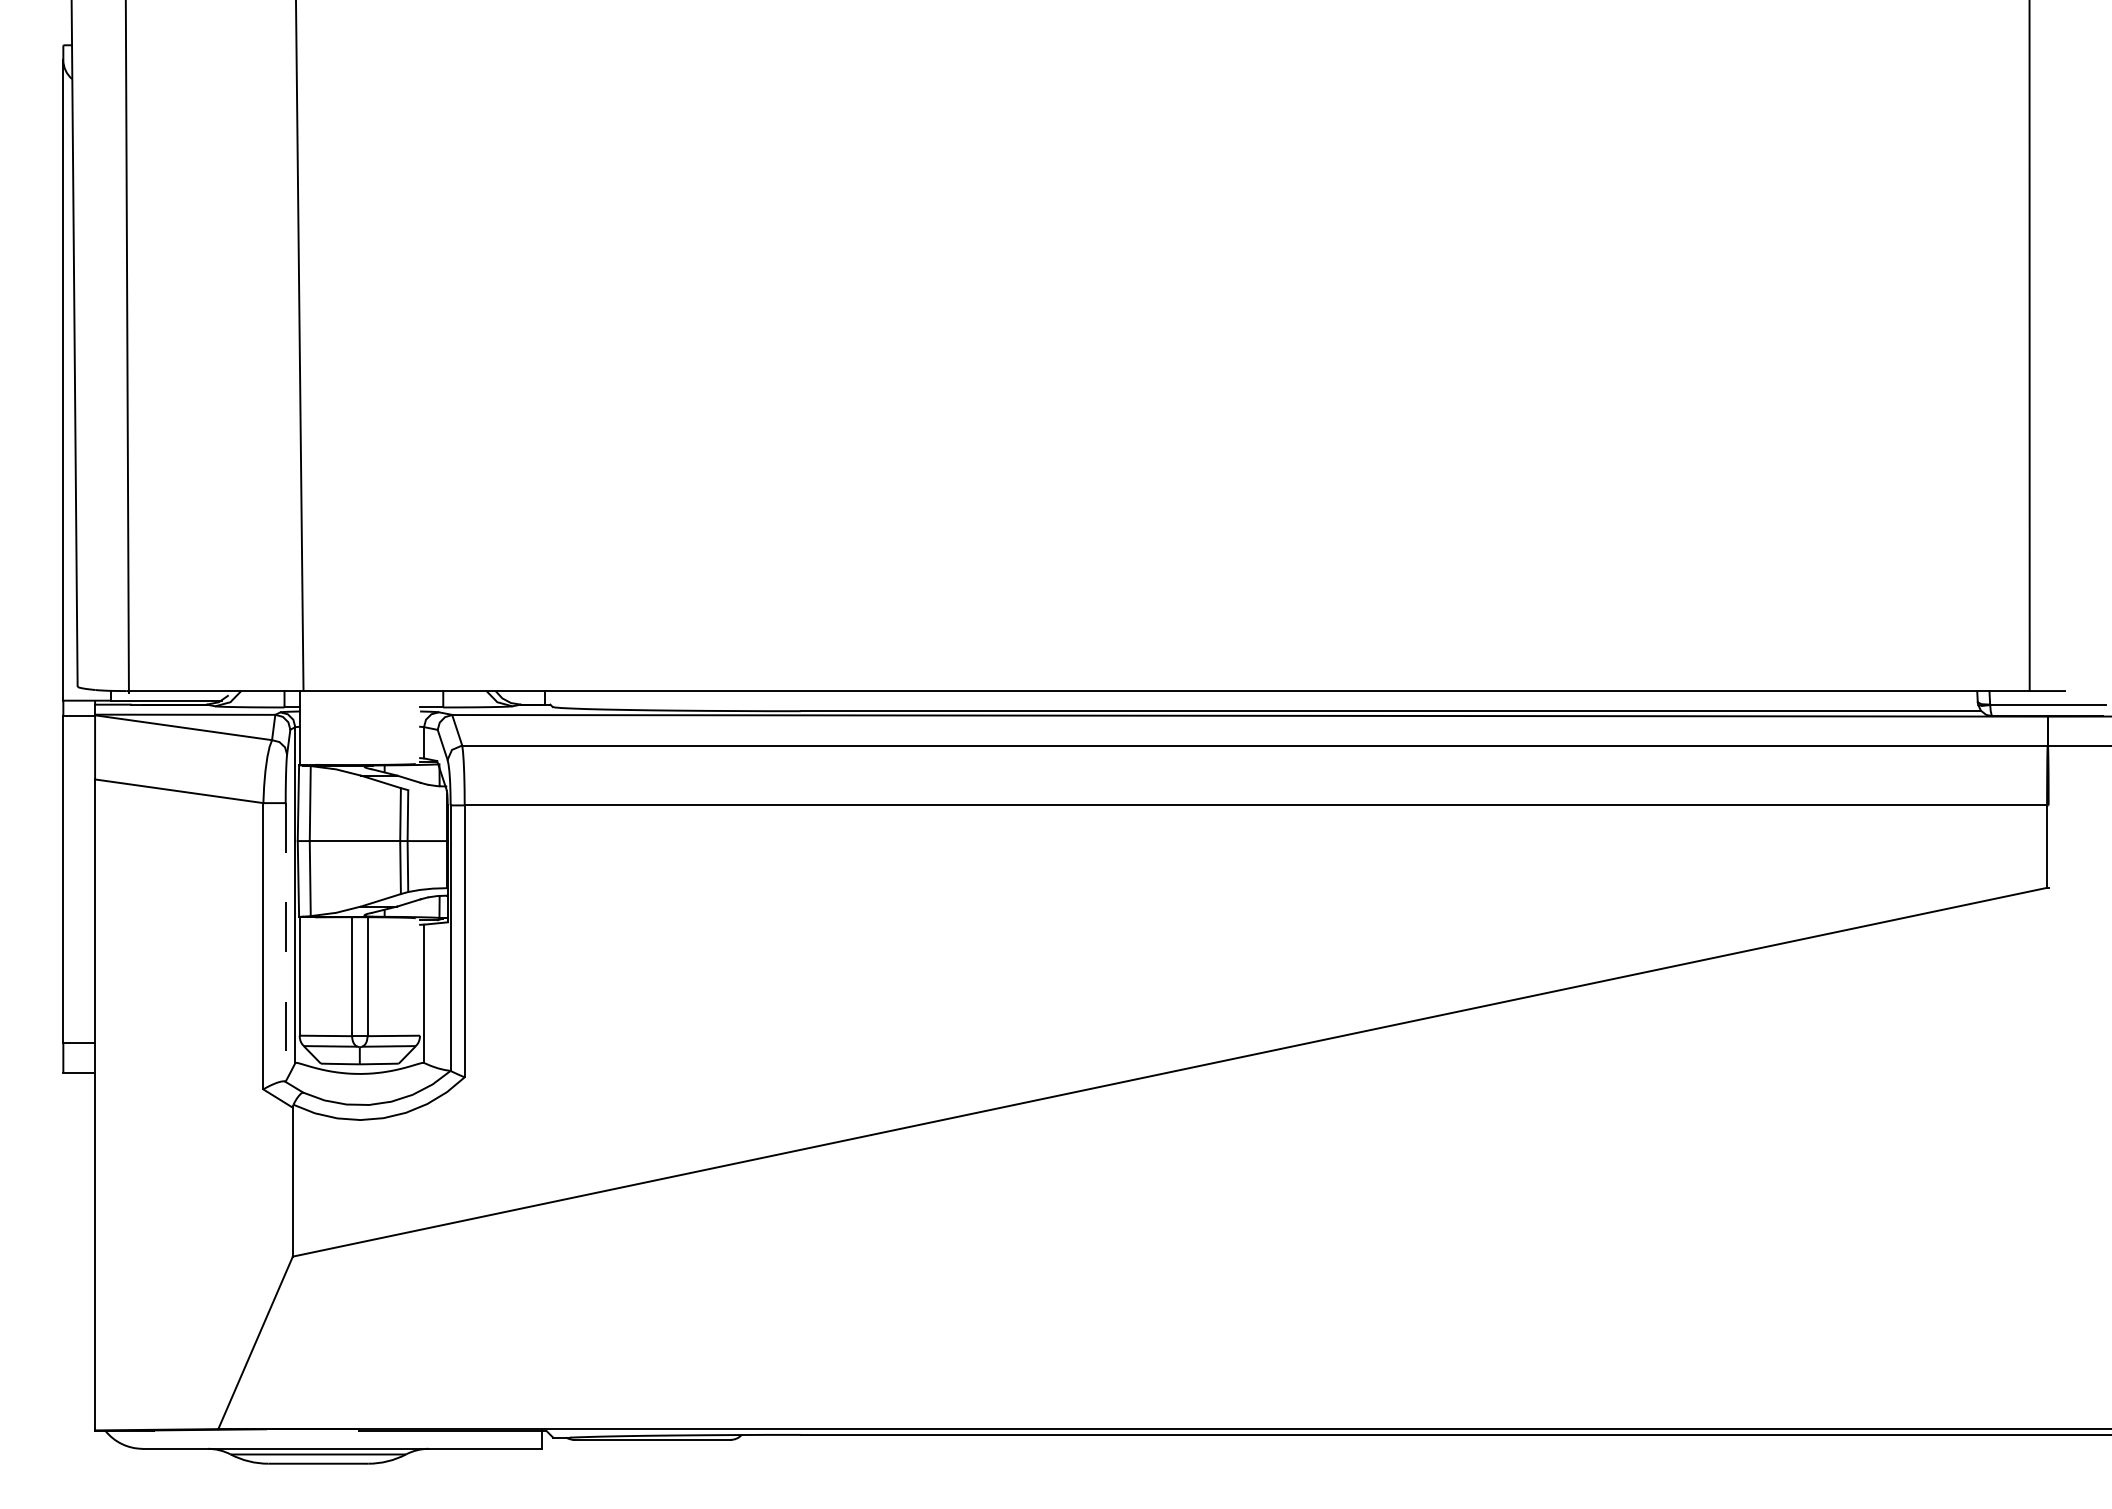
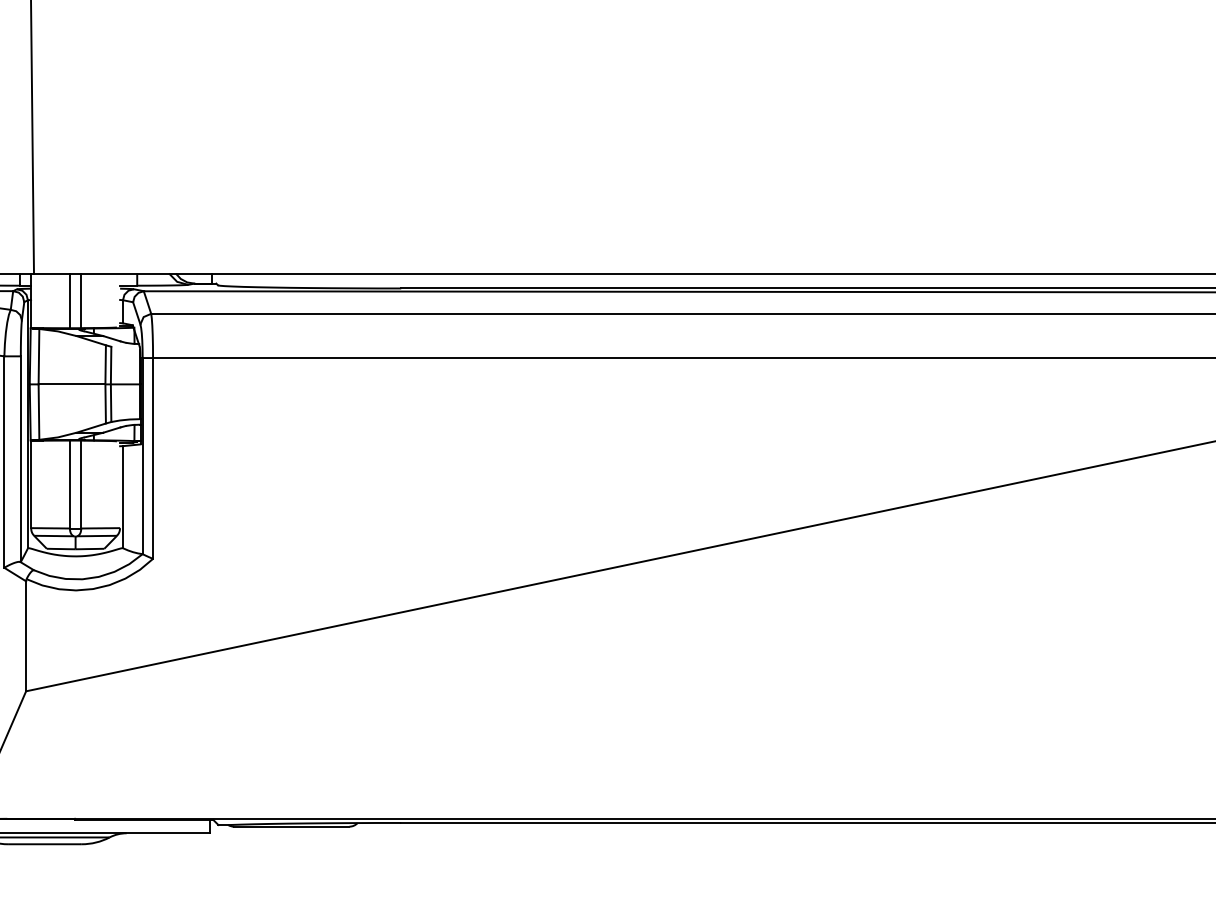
line: (367, 727) -> (81, 300), added
line: (352, 728) -> (70, 301), added
line: (285, 942) -> (20, 459), dashed -> solid

